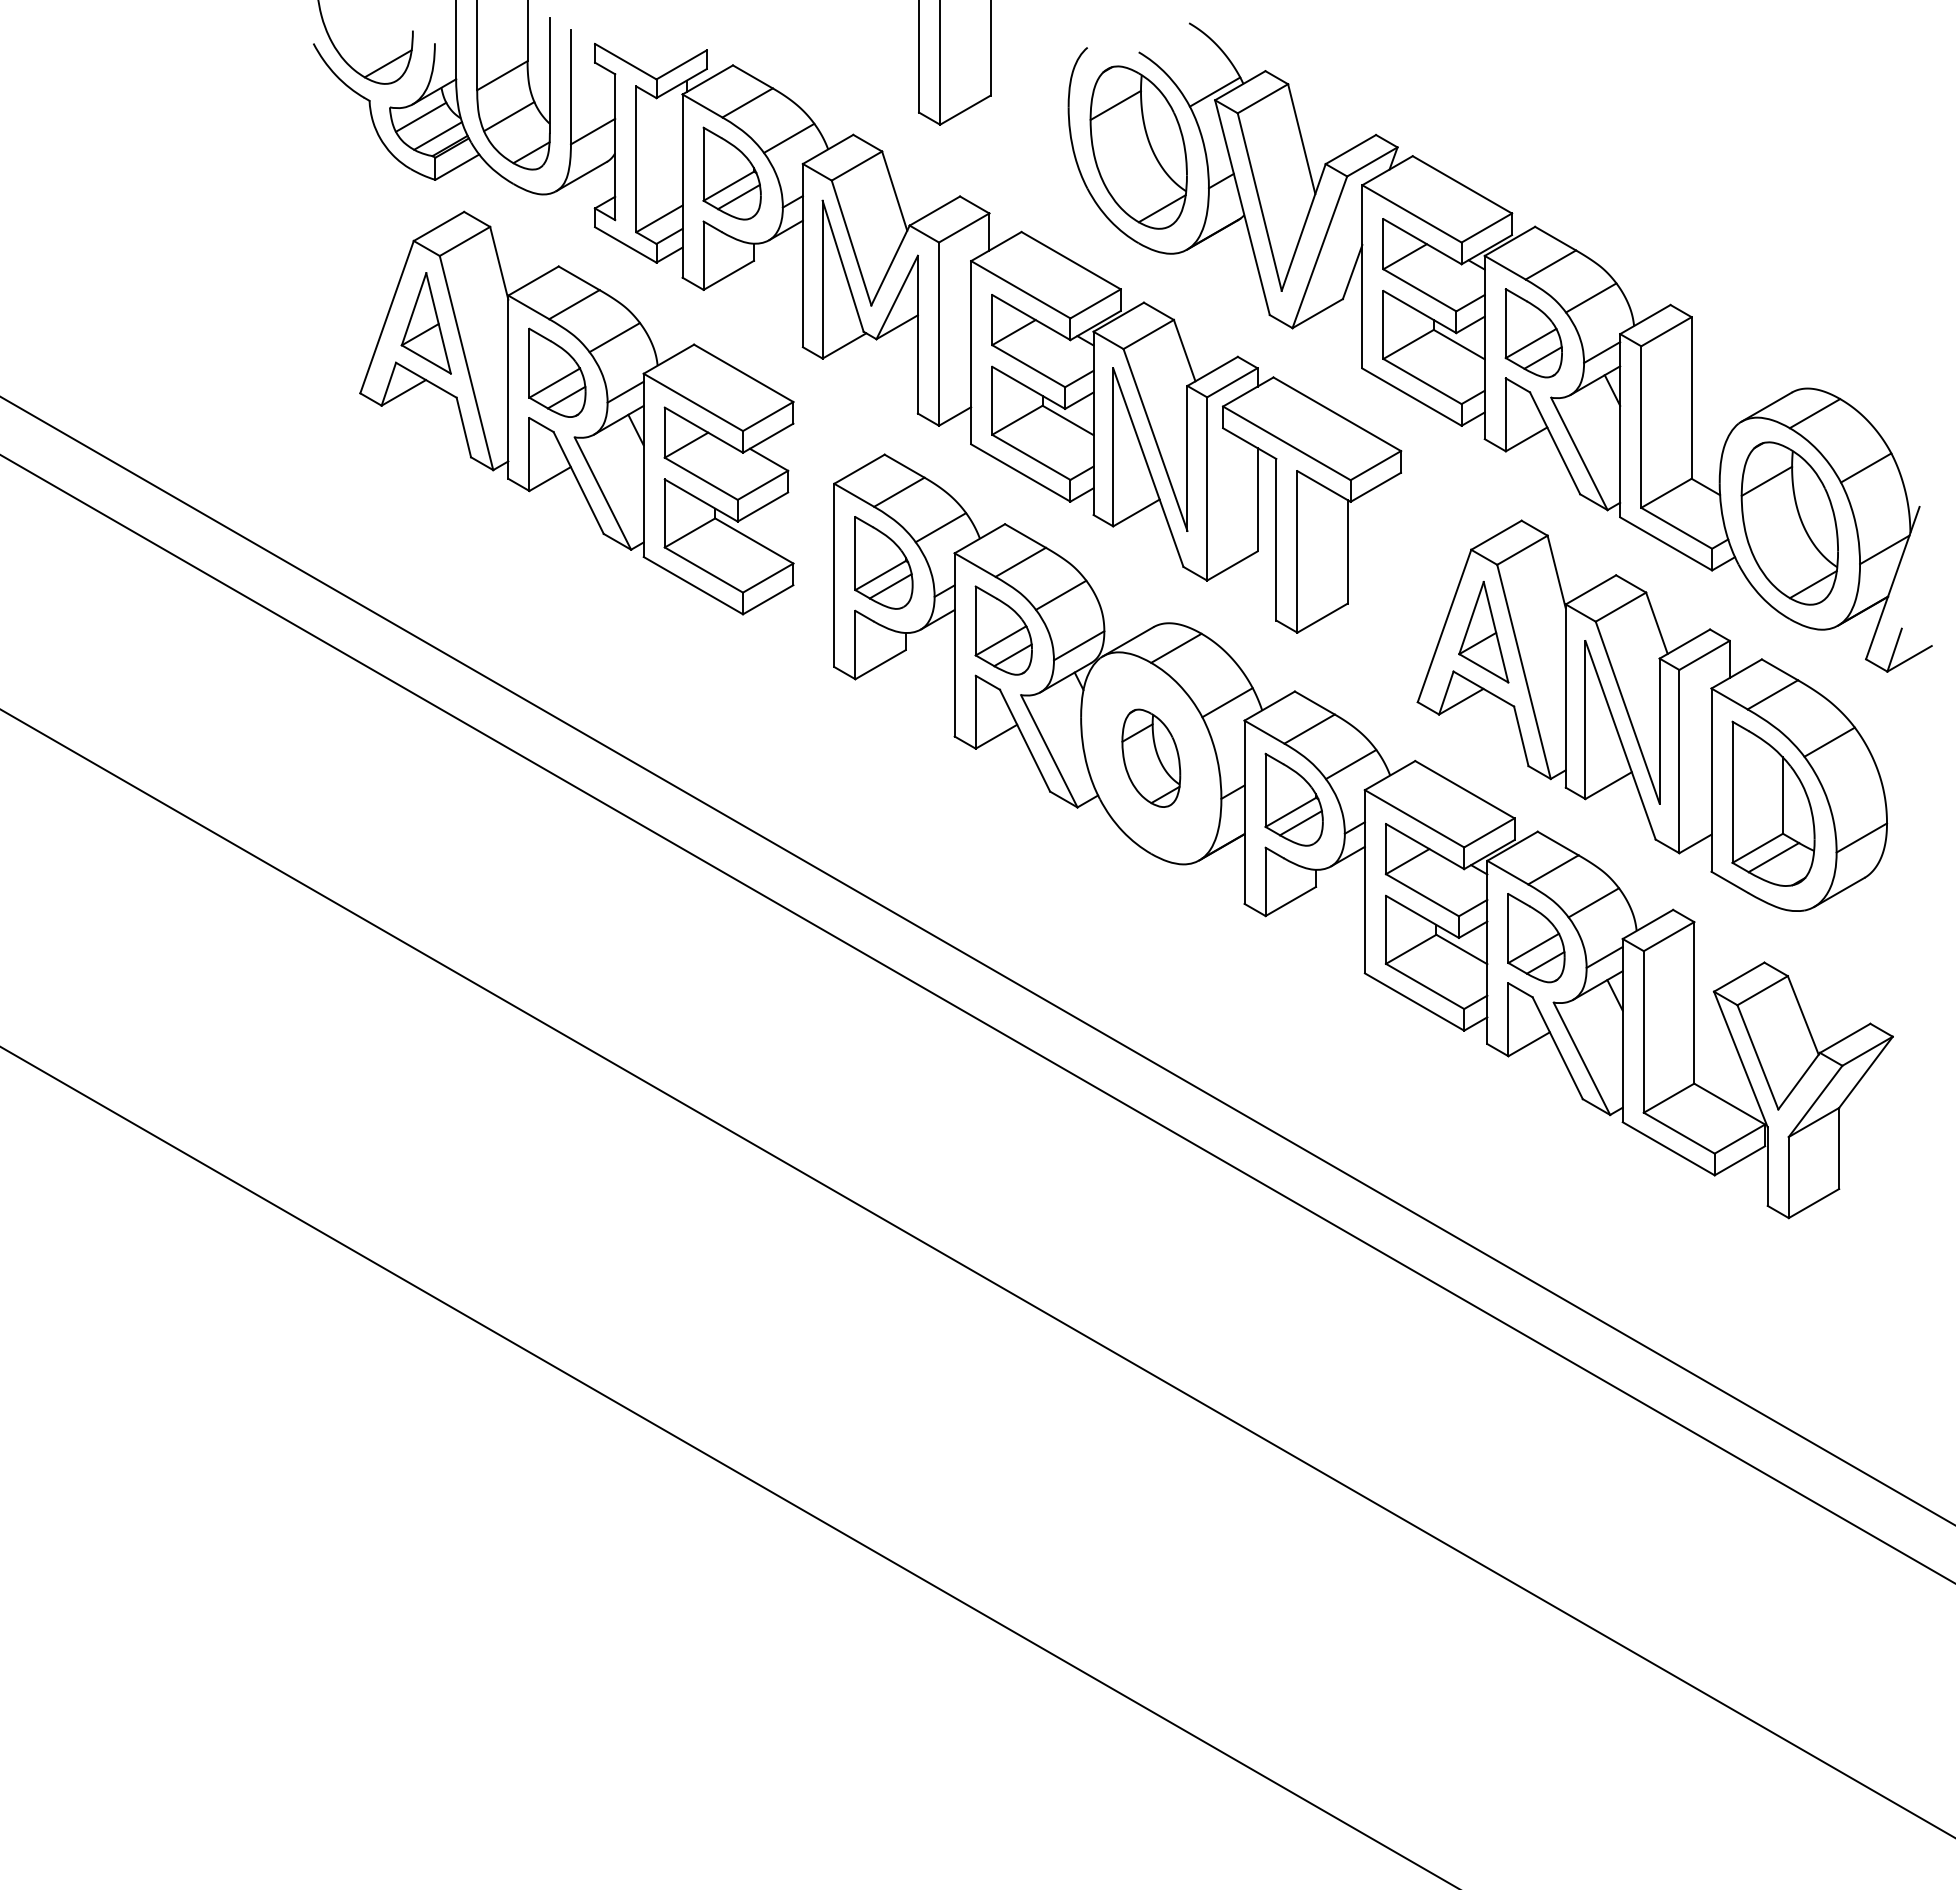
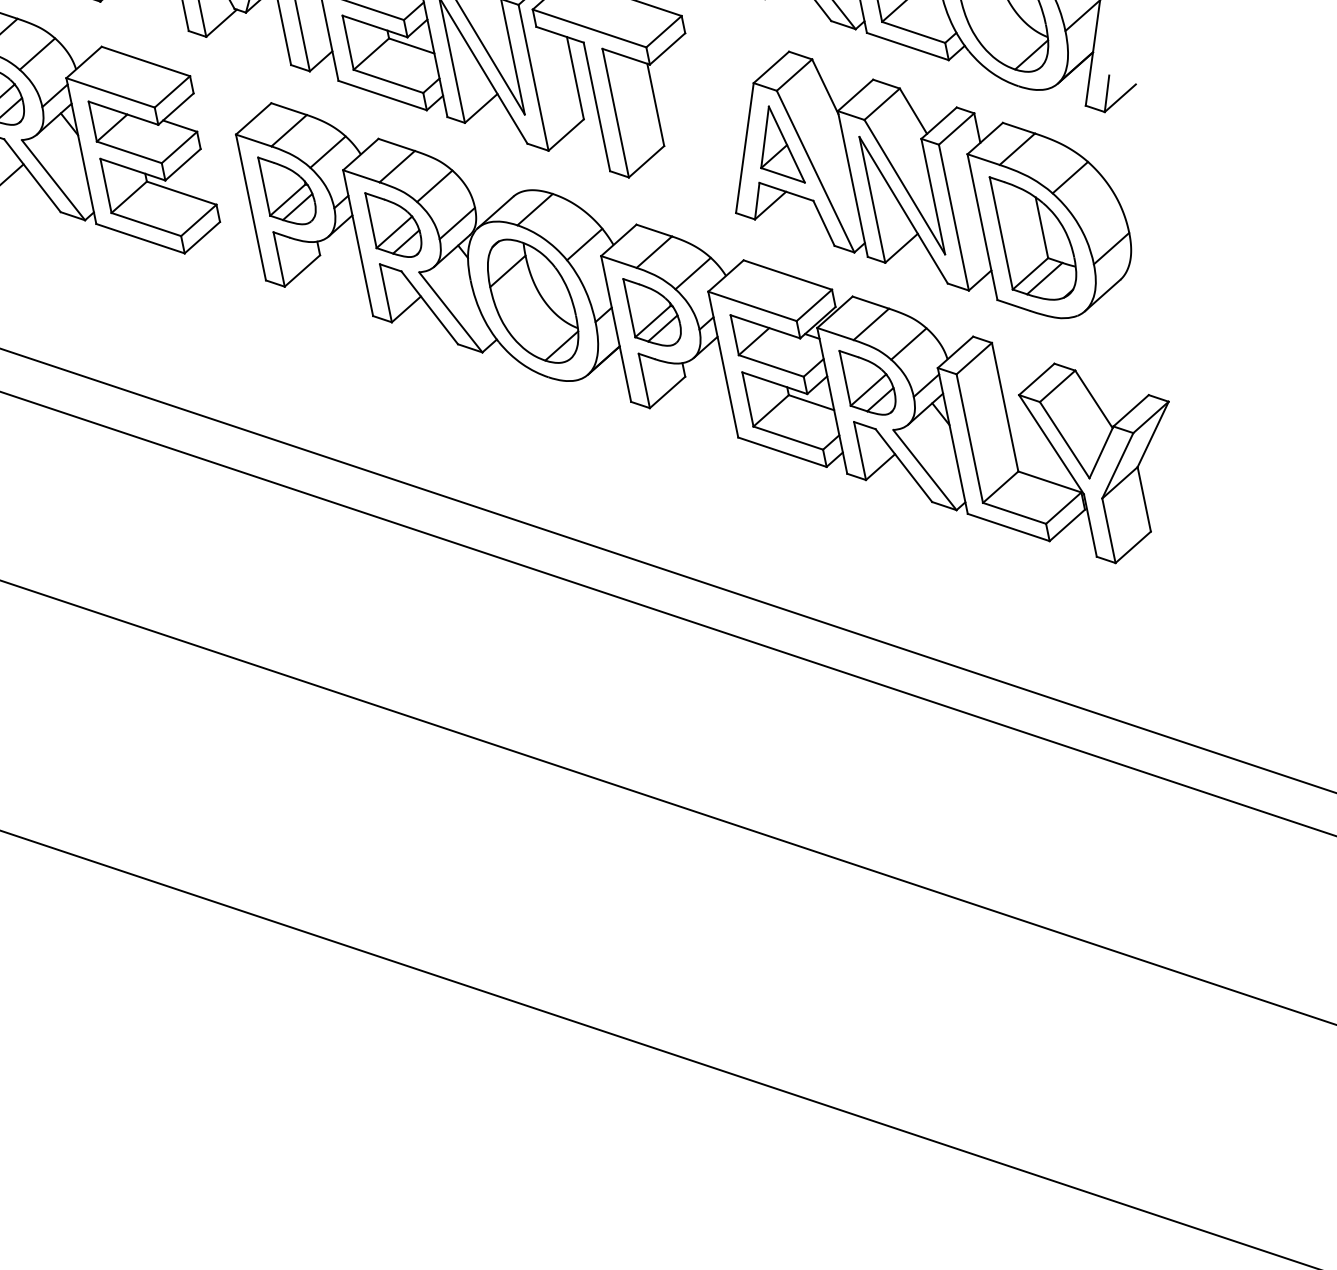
part: (1151, 758) -> (533, 301), size x1.67

